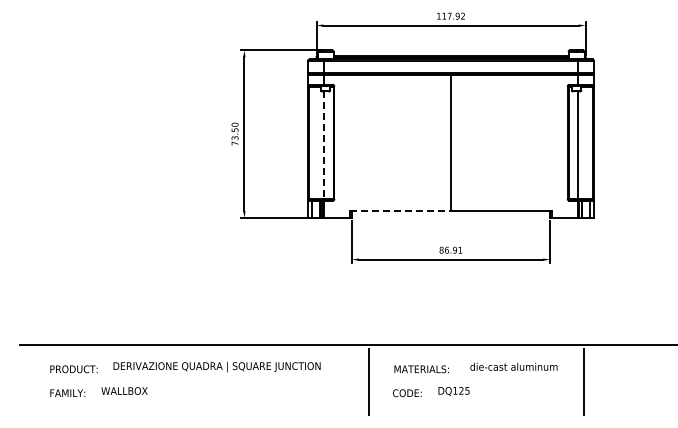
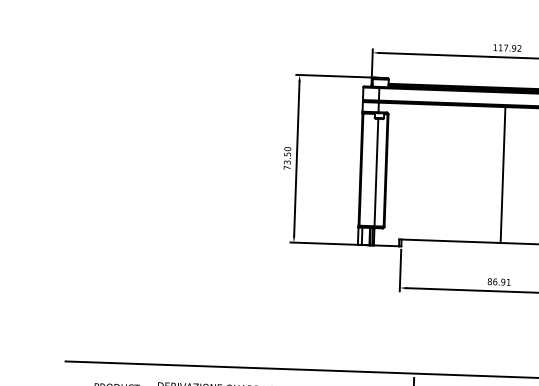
line: (324, 145) -> (376, 172), dashed -> solid
line: (400, 211) -> (450, 241), dashed -> solid

